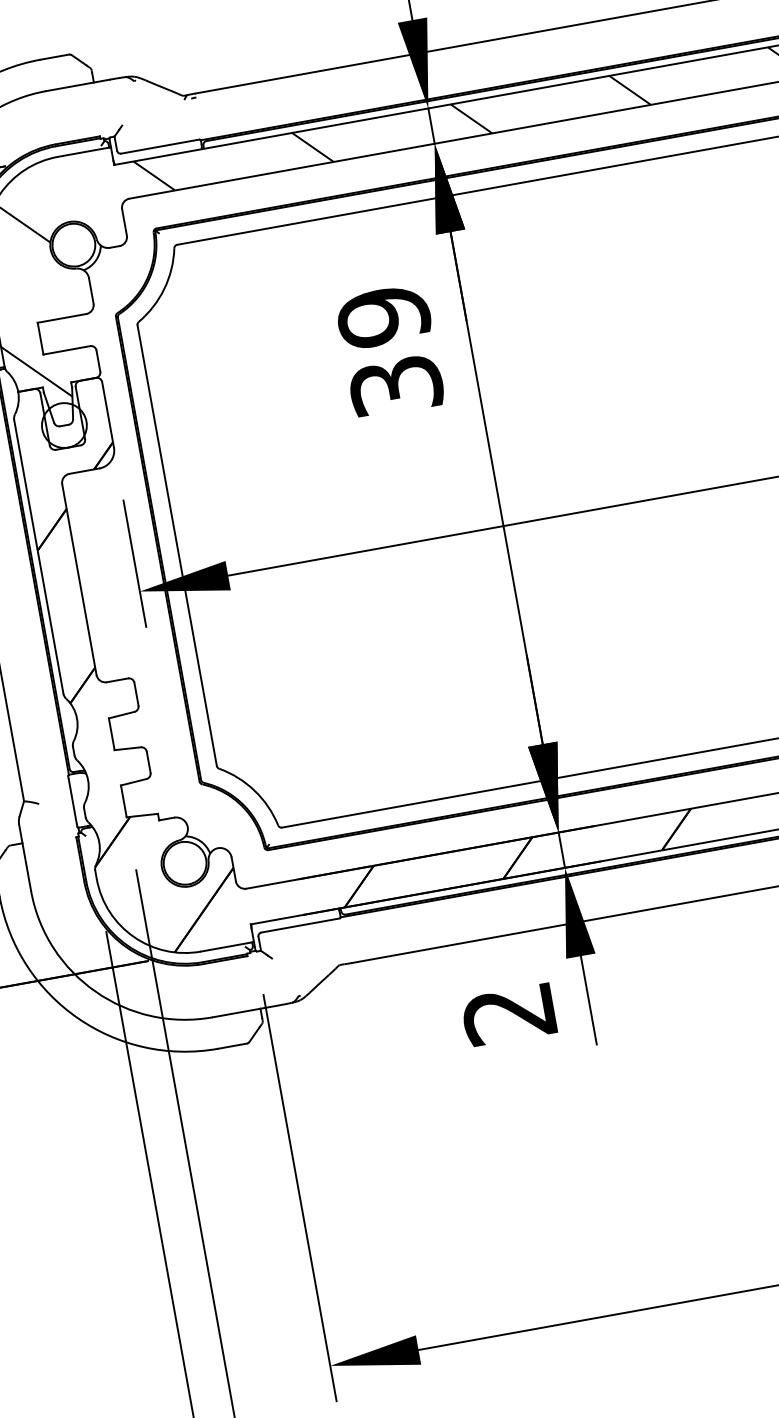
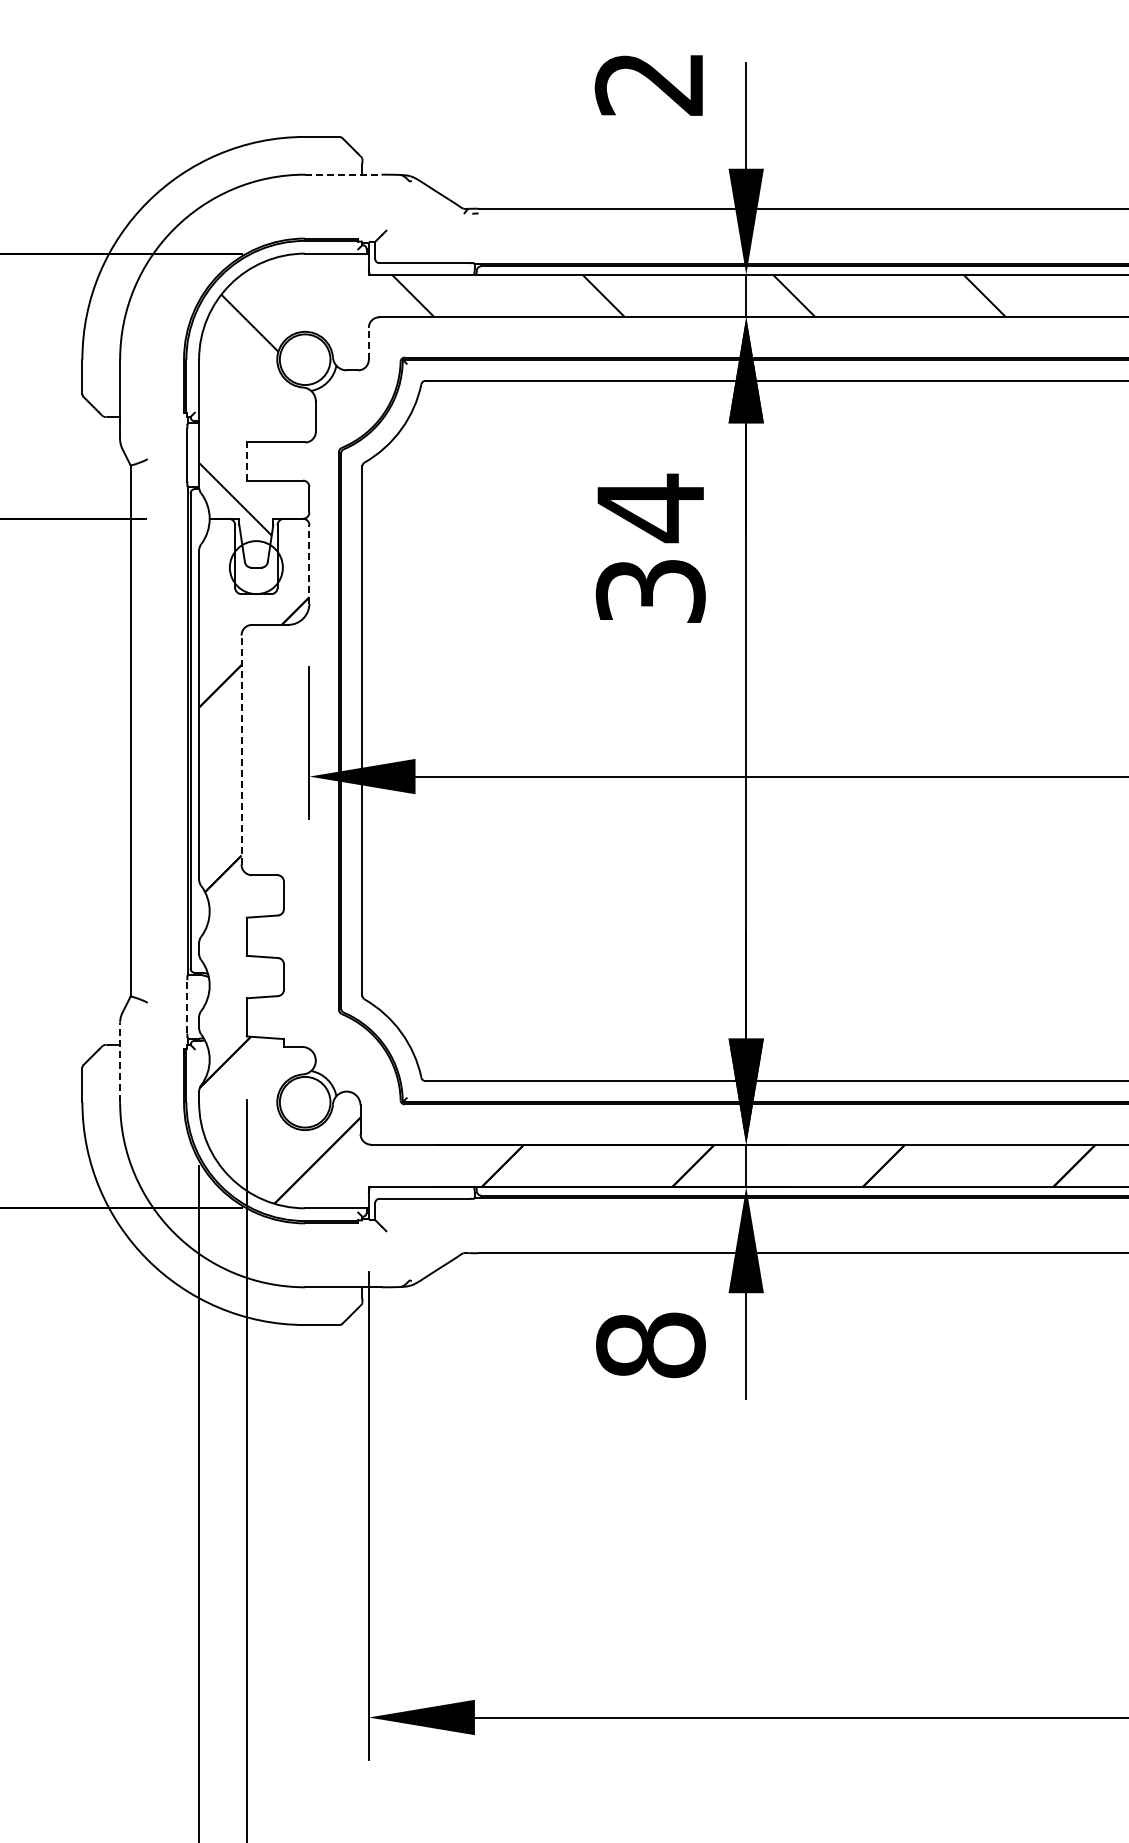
line: (78, 85) -> (343, 174), solid -> dashed
line: (124, 222) -> (368, 343), solid -> dashed
text: (383, 317) -> (650, 508), 39 -> 34
line: (40, 338) -> (246, 461), solid -> dashed
line: (108, 414) -> (309, 563), solid -> dashed
line: (79, 580) -> (241, 750), solid -> dashed
line: (72, 801) -> (187, 1006), solid -> dashed
line: (25, 857) -> (120, 1062), solid -> dashed
text: (509, 1014) -> (650, 1345), 2 -> 8

